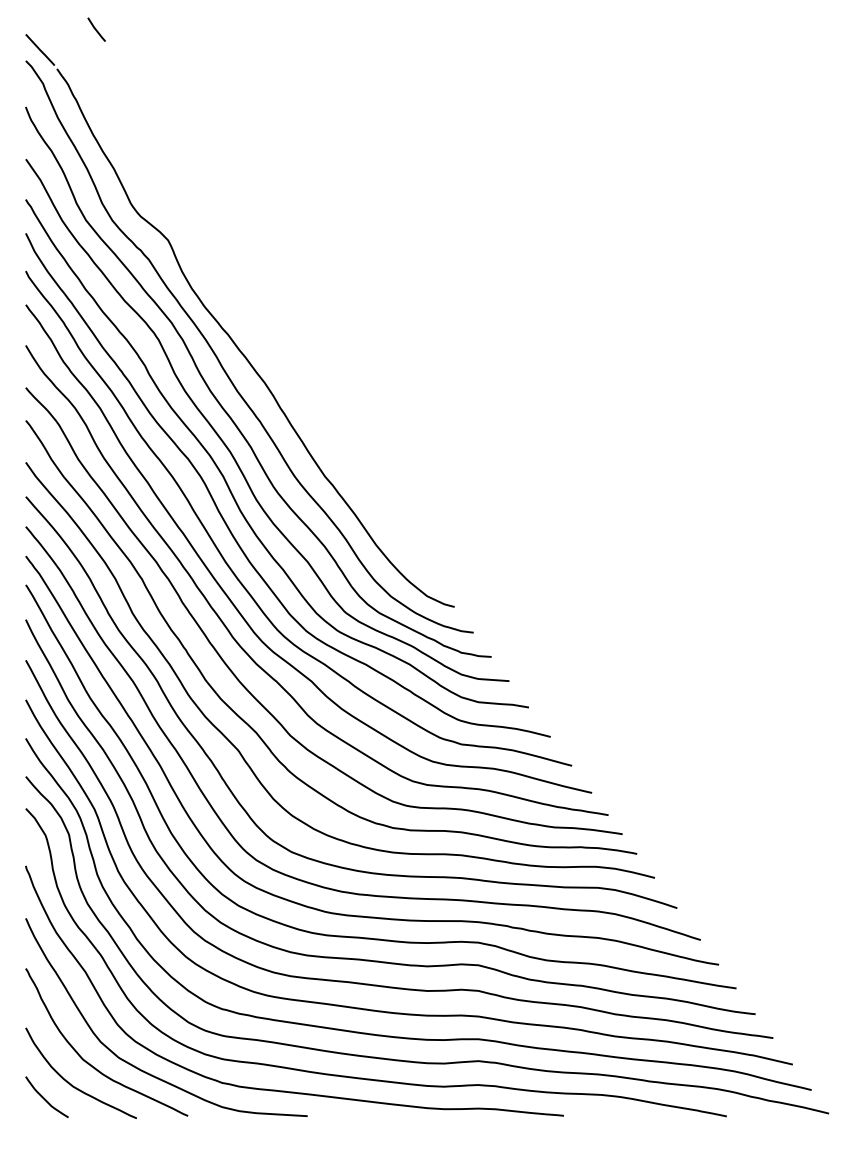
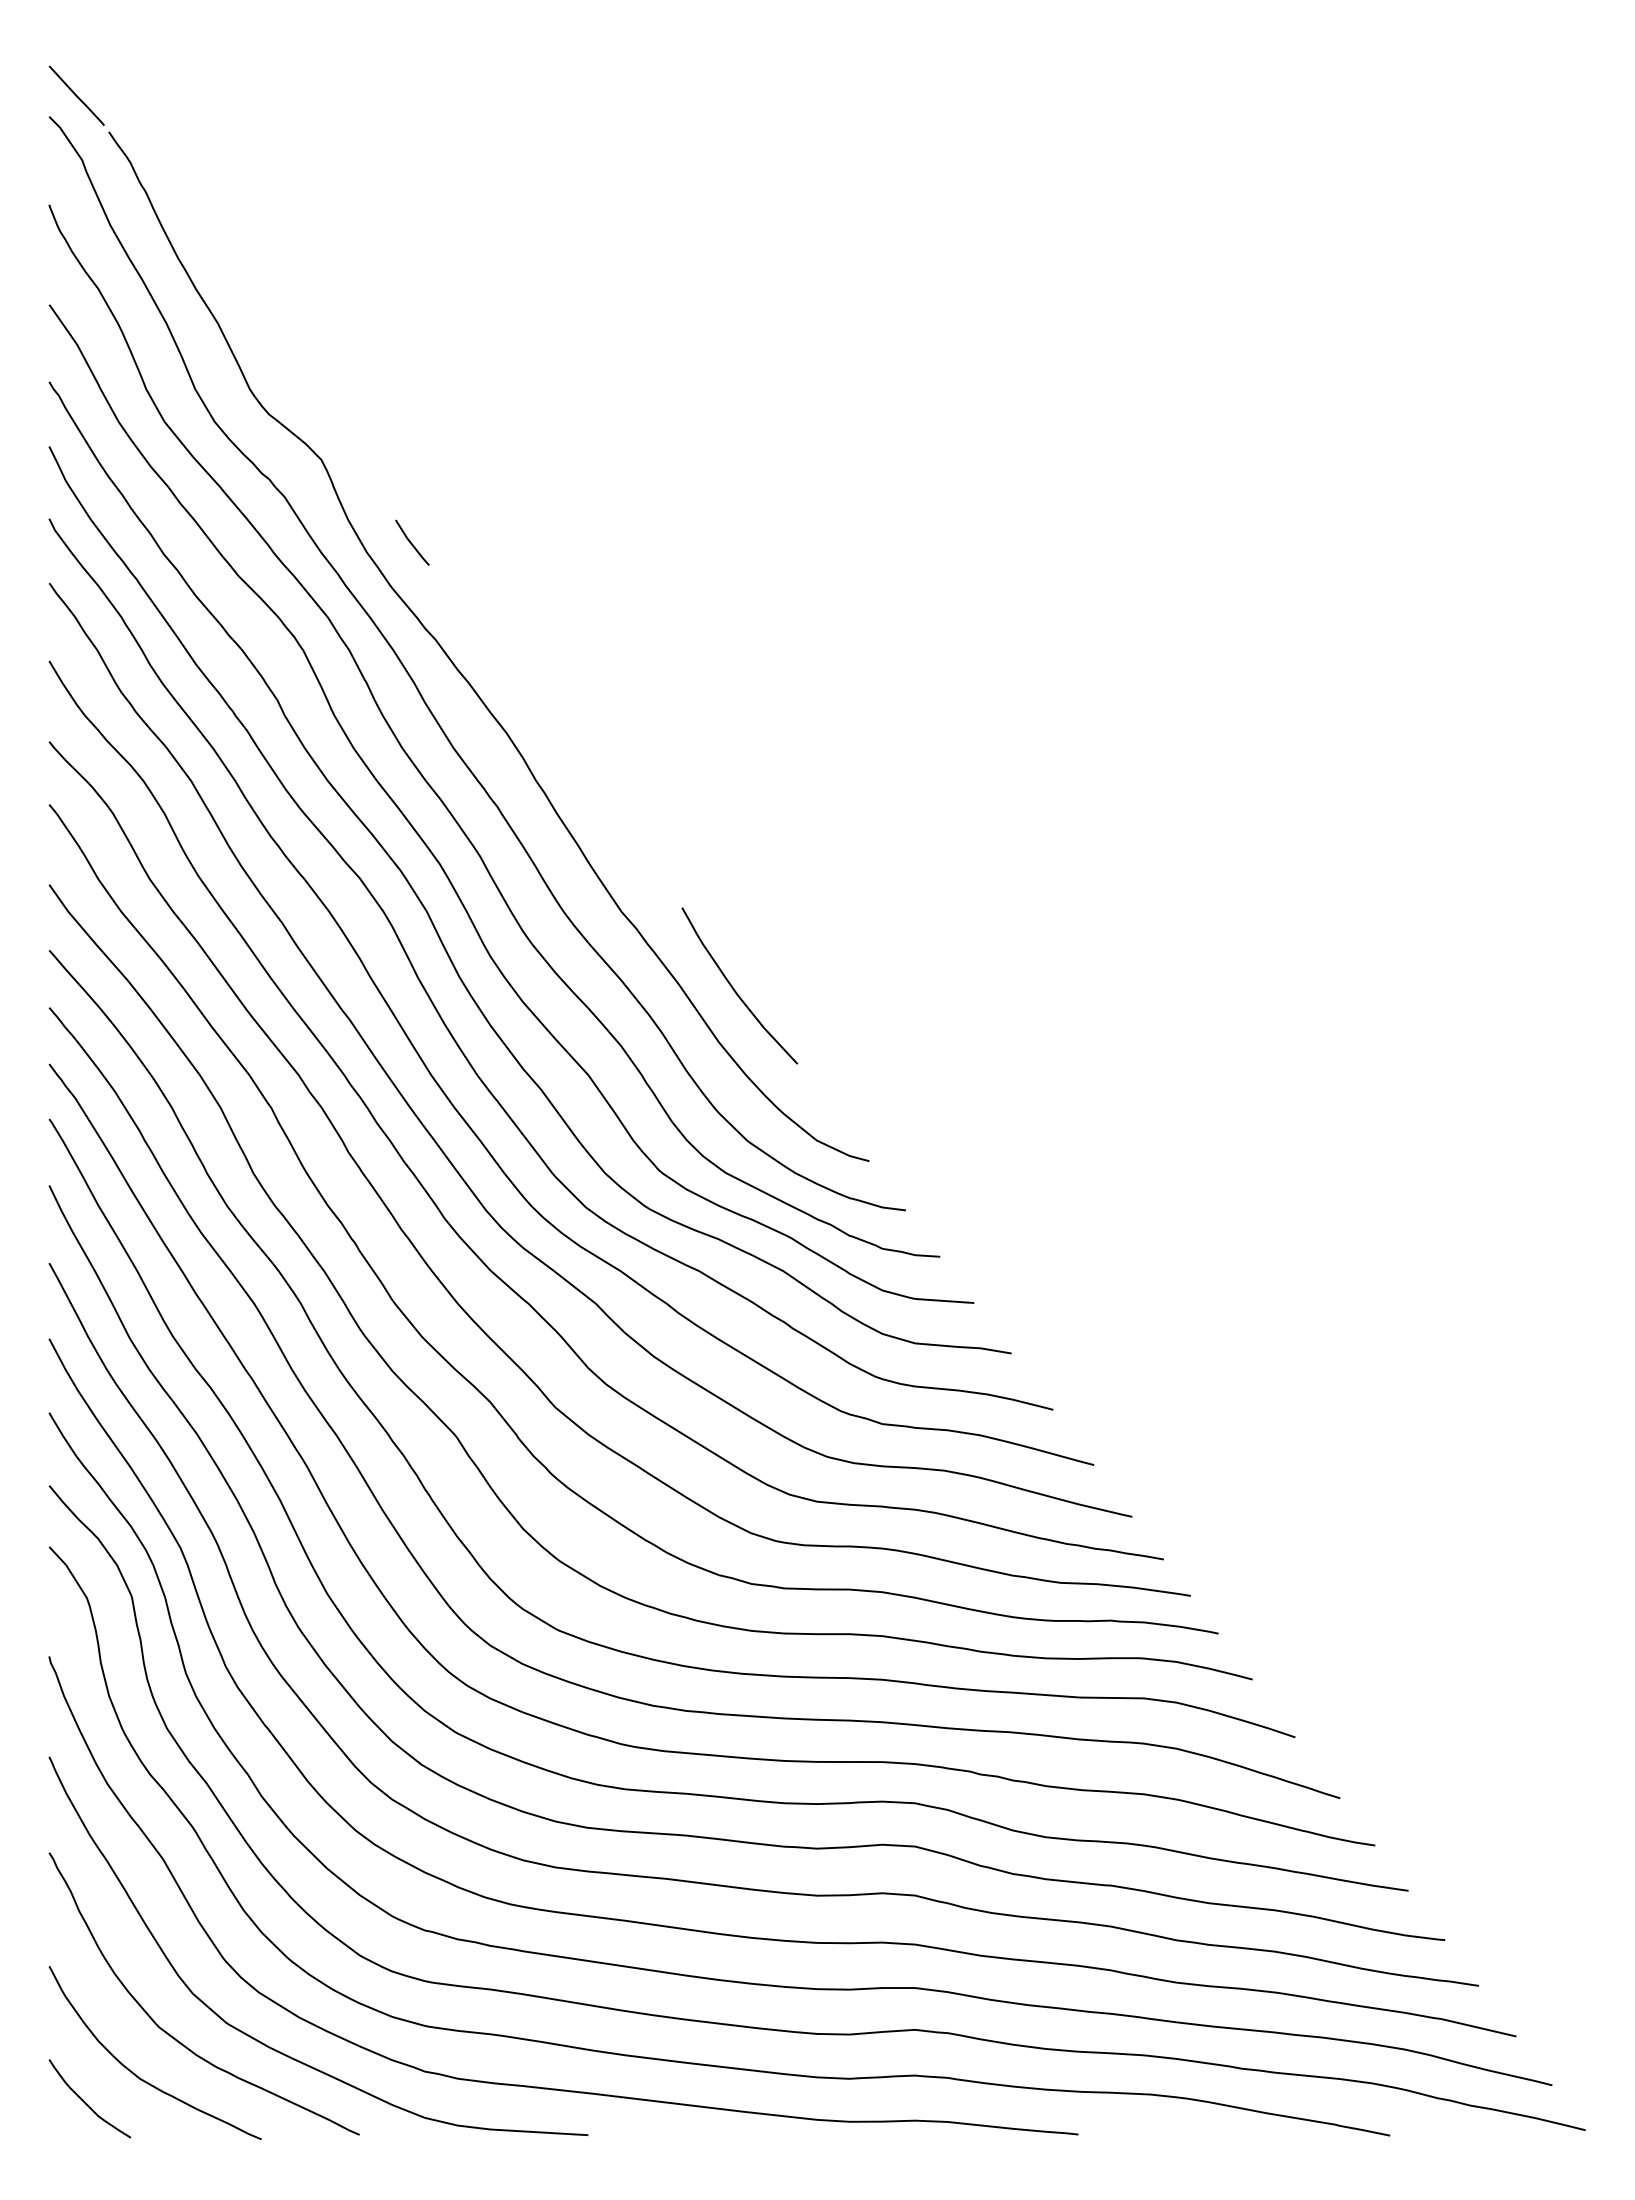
line: (96, 29) -> (411, 542), moved
curve: (384, 516) -> (735, 988), added

